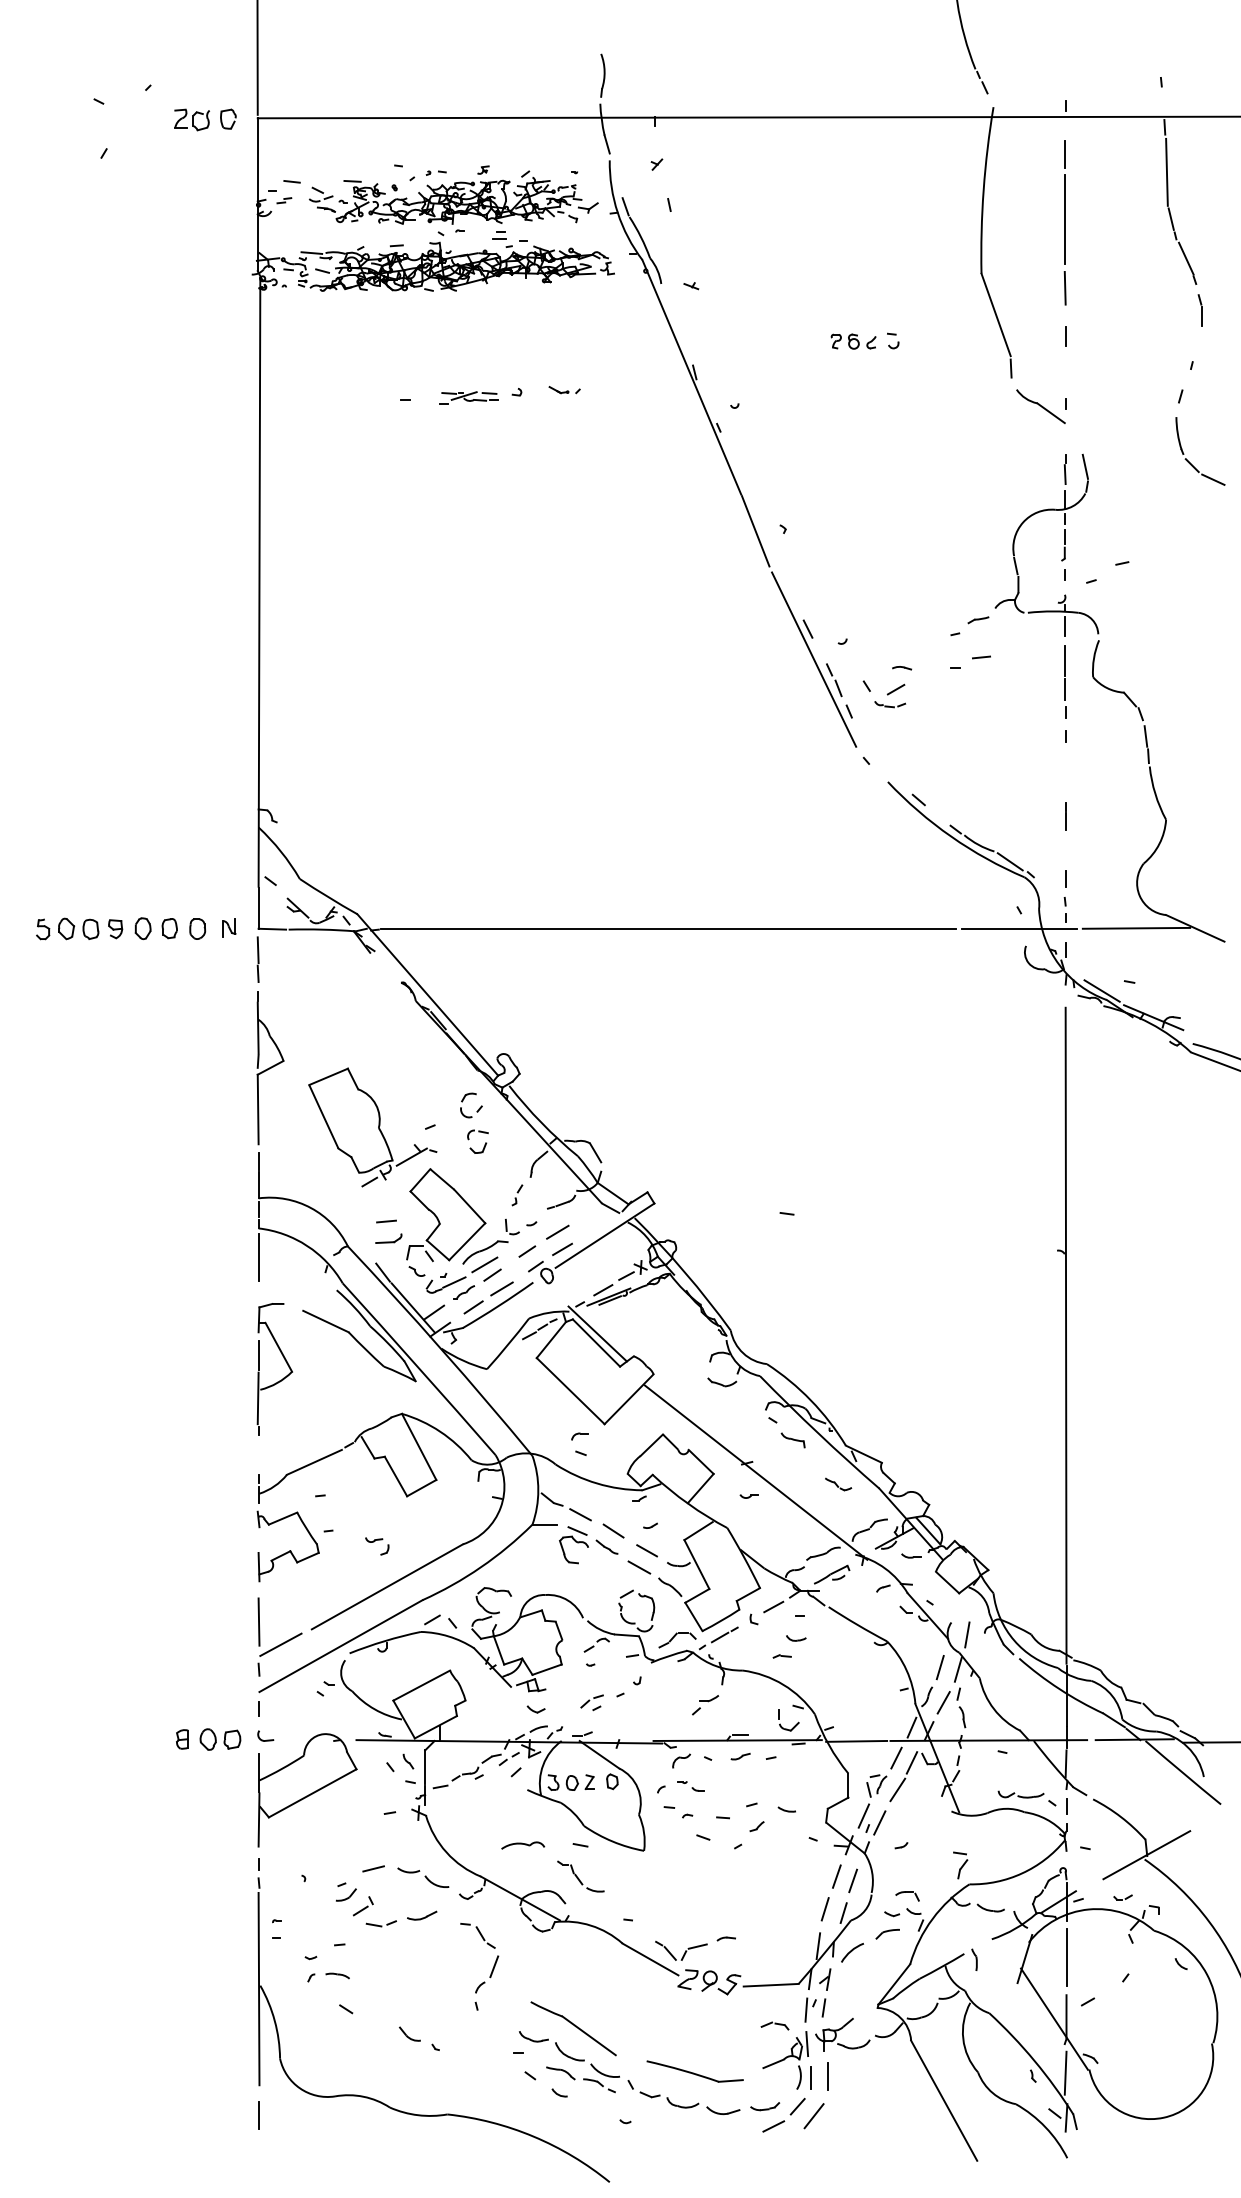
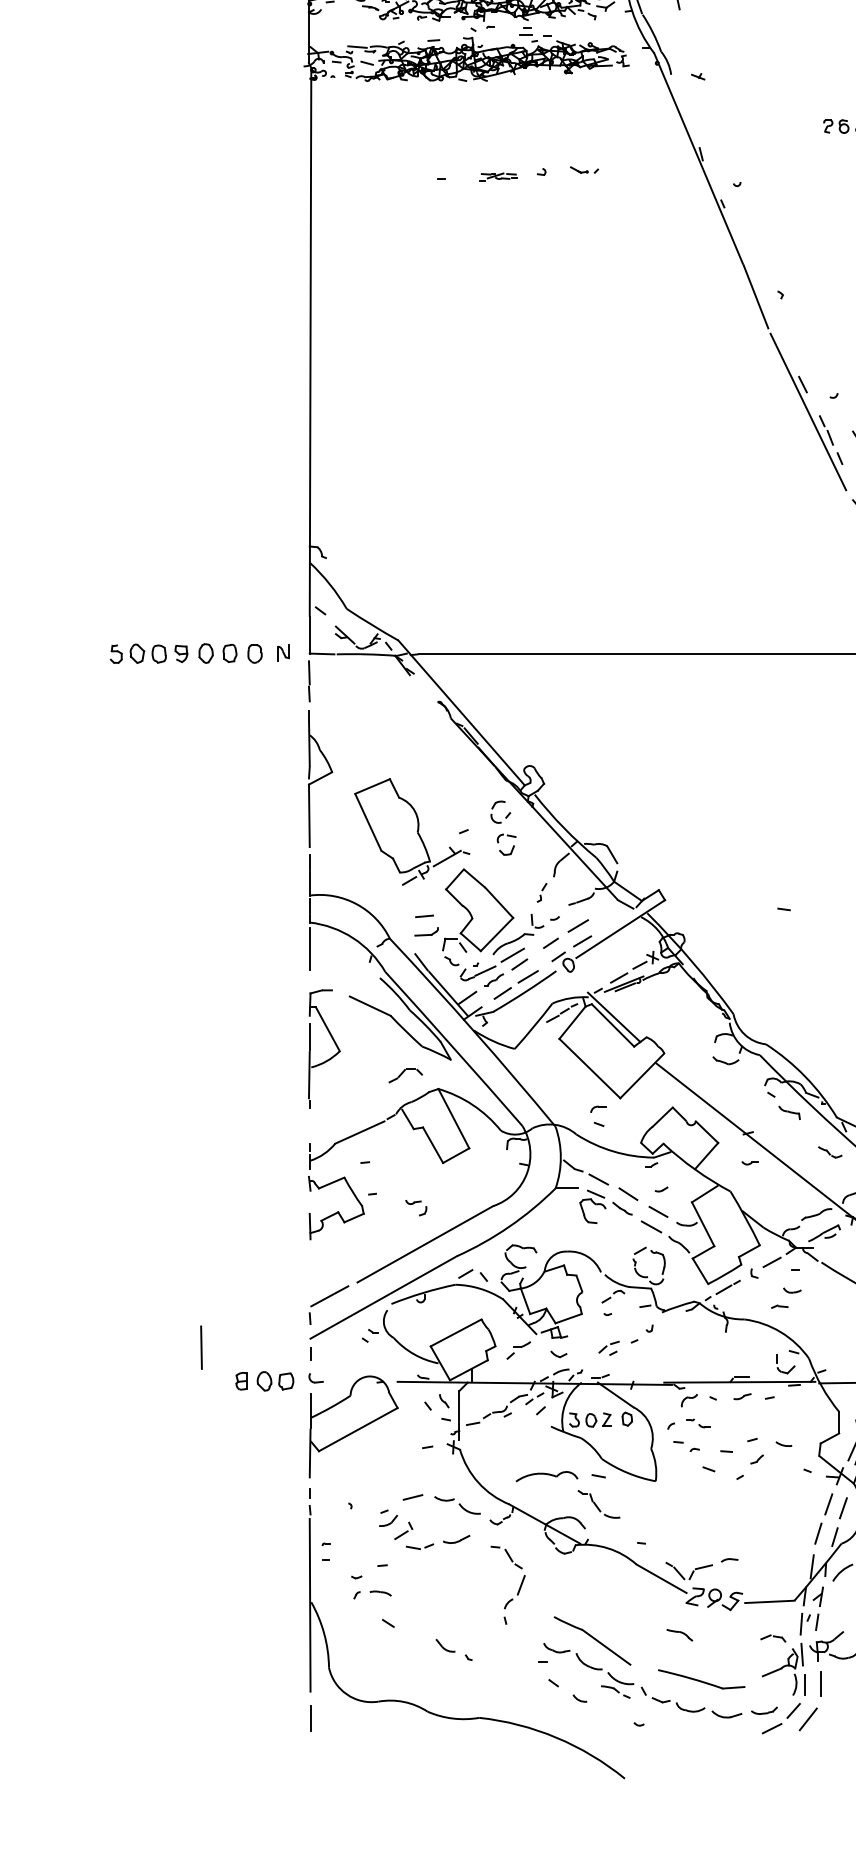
part: (468, 397) -> (498, 176), size x0.7
line: (258, 1621) -> (201, 1347), moved
part: (677, 1640) -> (405, 1076), moved
part: (705, 1705) -> (518, 1350), moved
part: (523, 1845) -> (547, 1476), size x1.6
part: (560, 2073) -> (679, 1635), moved

